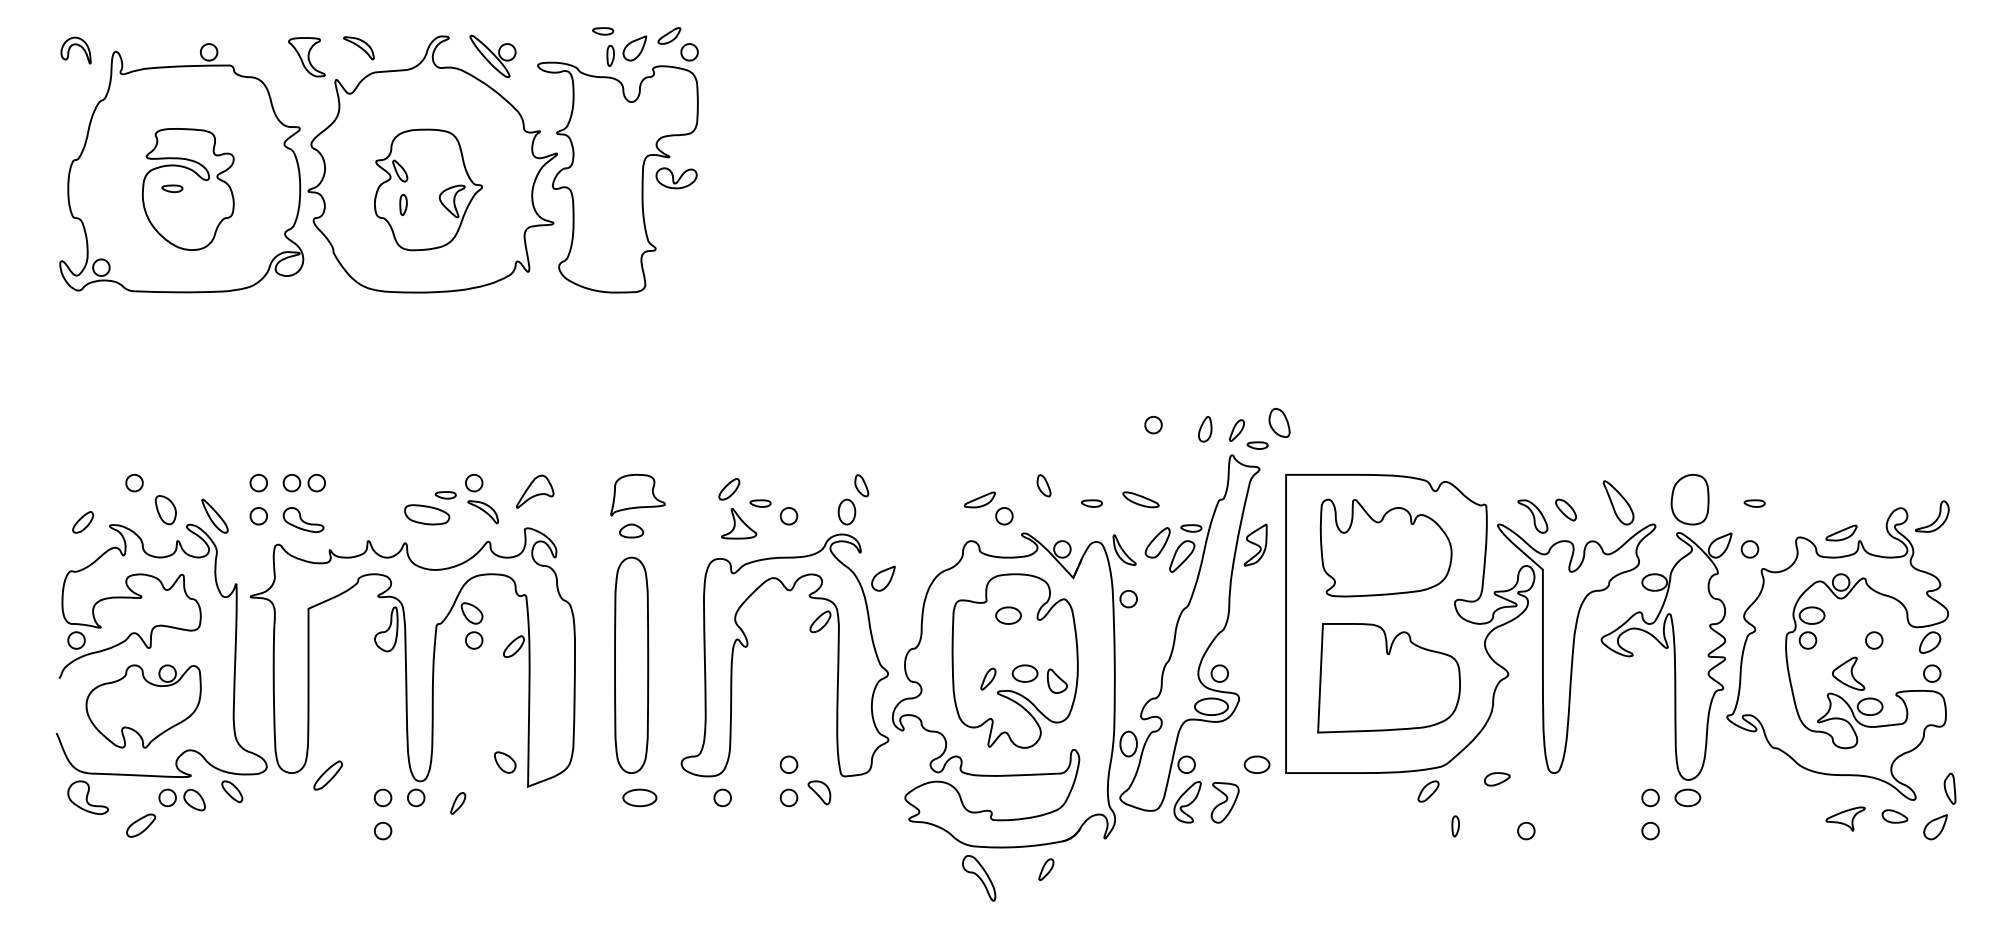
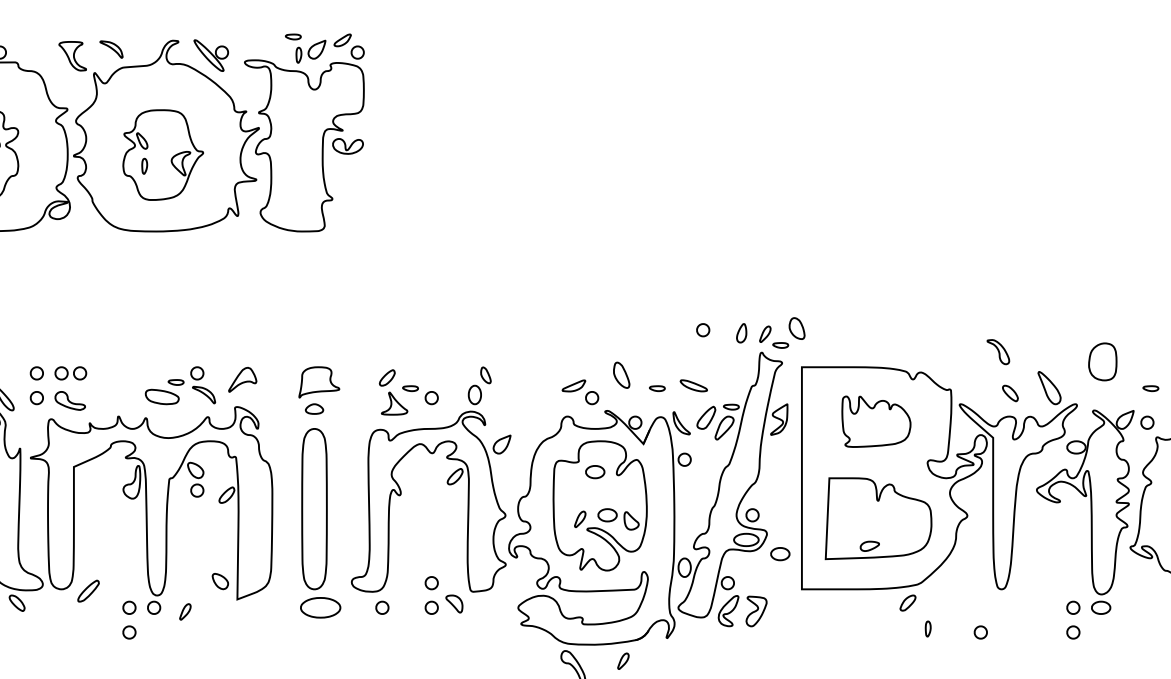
part: (1043, 485) -> (621, 375), size x1.6
part: (1689, 499) -> (1102, 361), moved
part: (1532, 516) -> (998, 352), moved
part: (1385, 547) -> (875, 421), size x0.7
part: (1256, 764) -> (779, 553), moved
part: (1497, 779) -> (869, 546), moved
part: (639, 797) -> (320, 607), size x1.6

